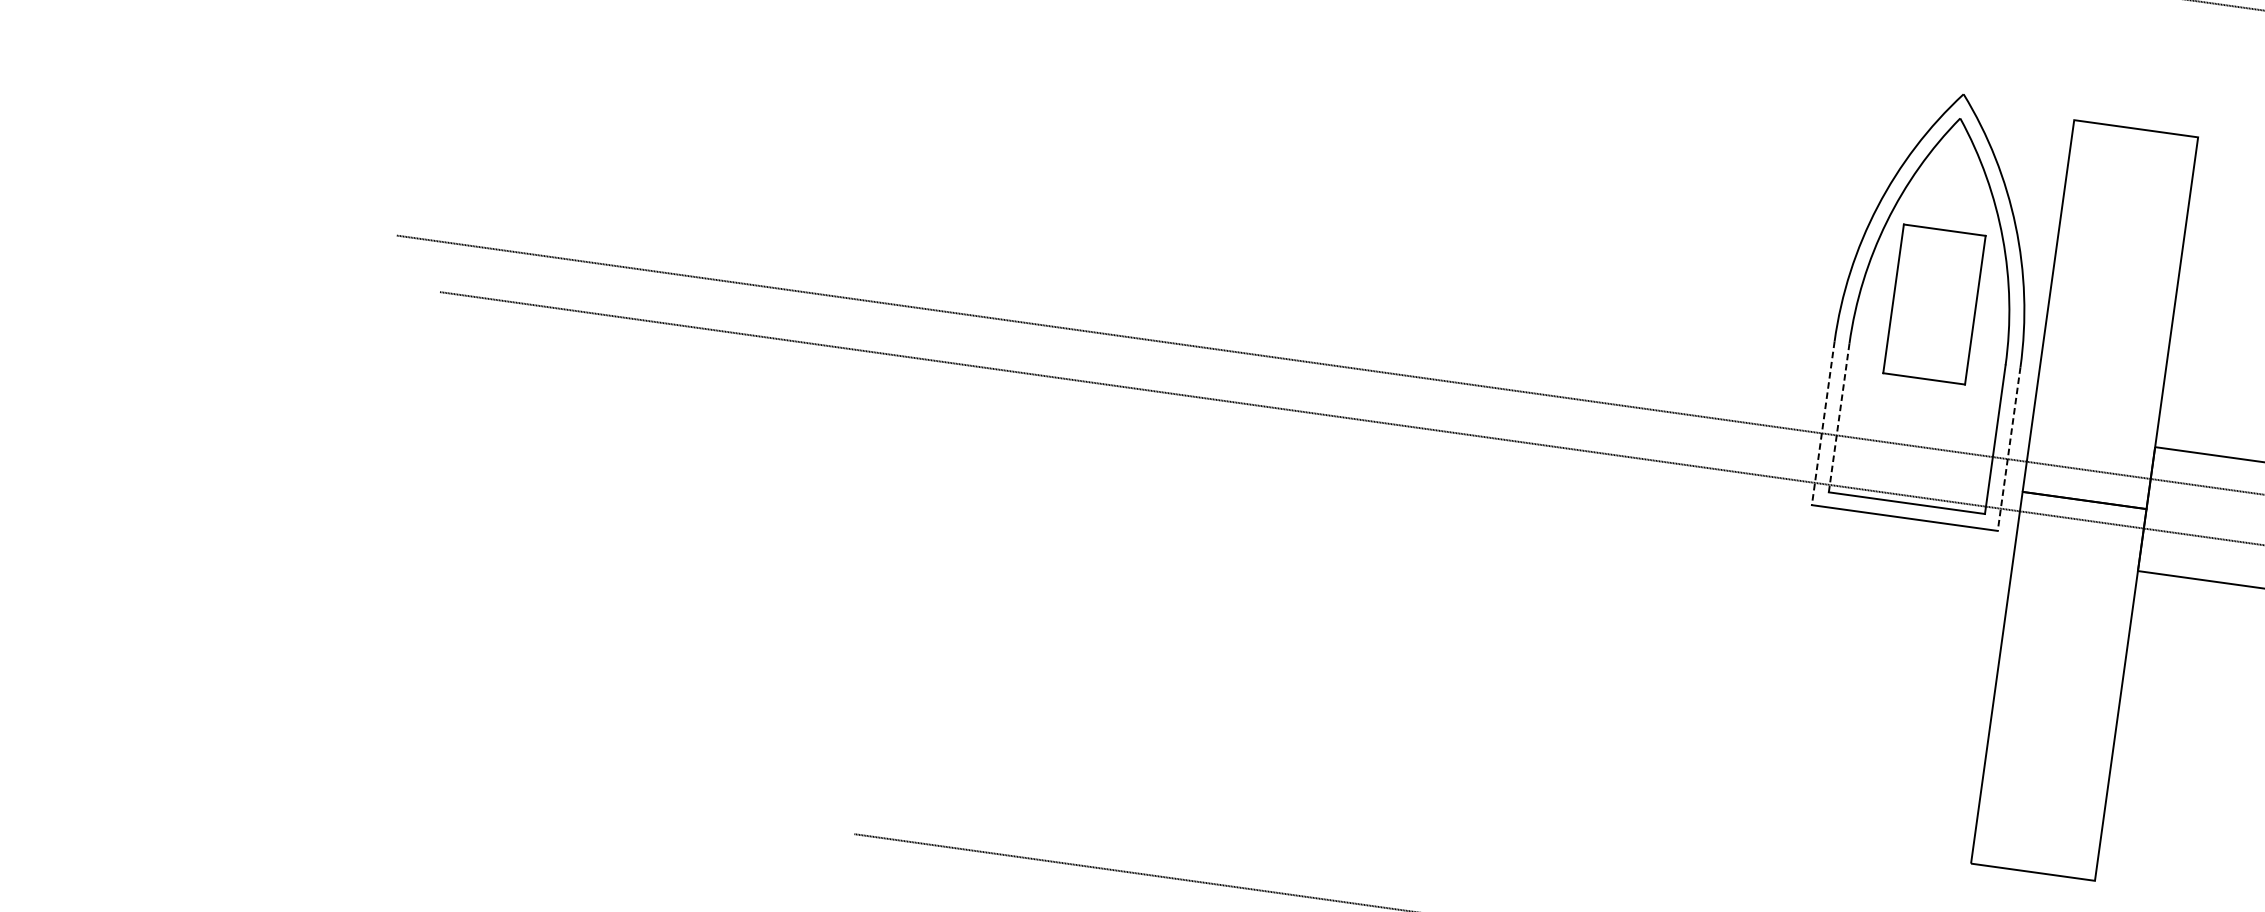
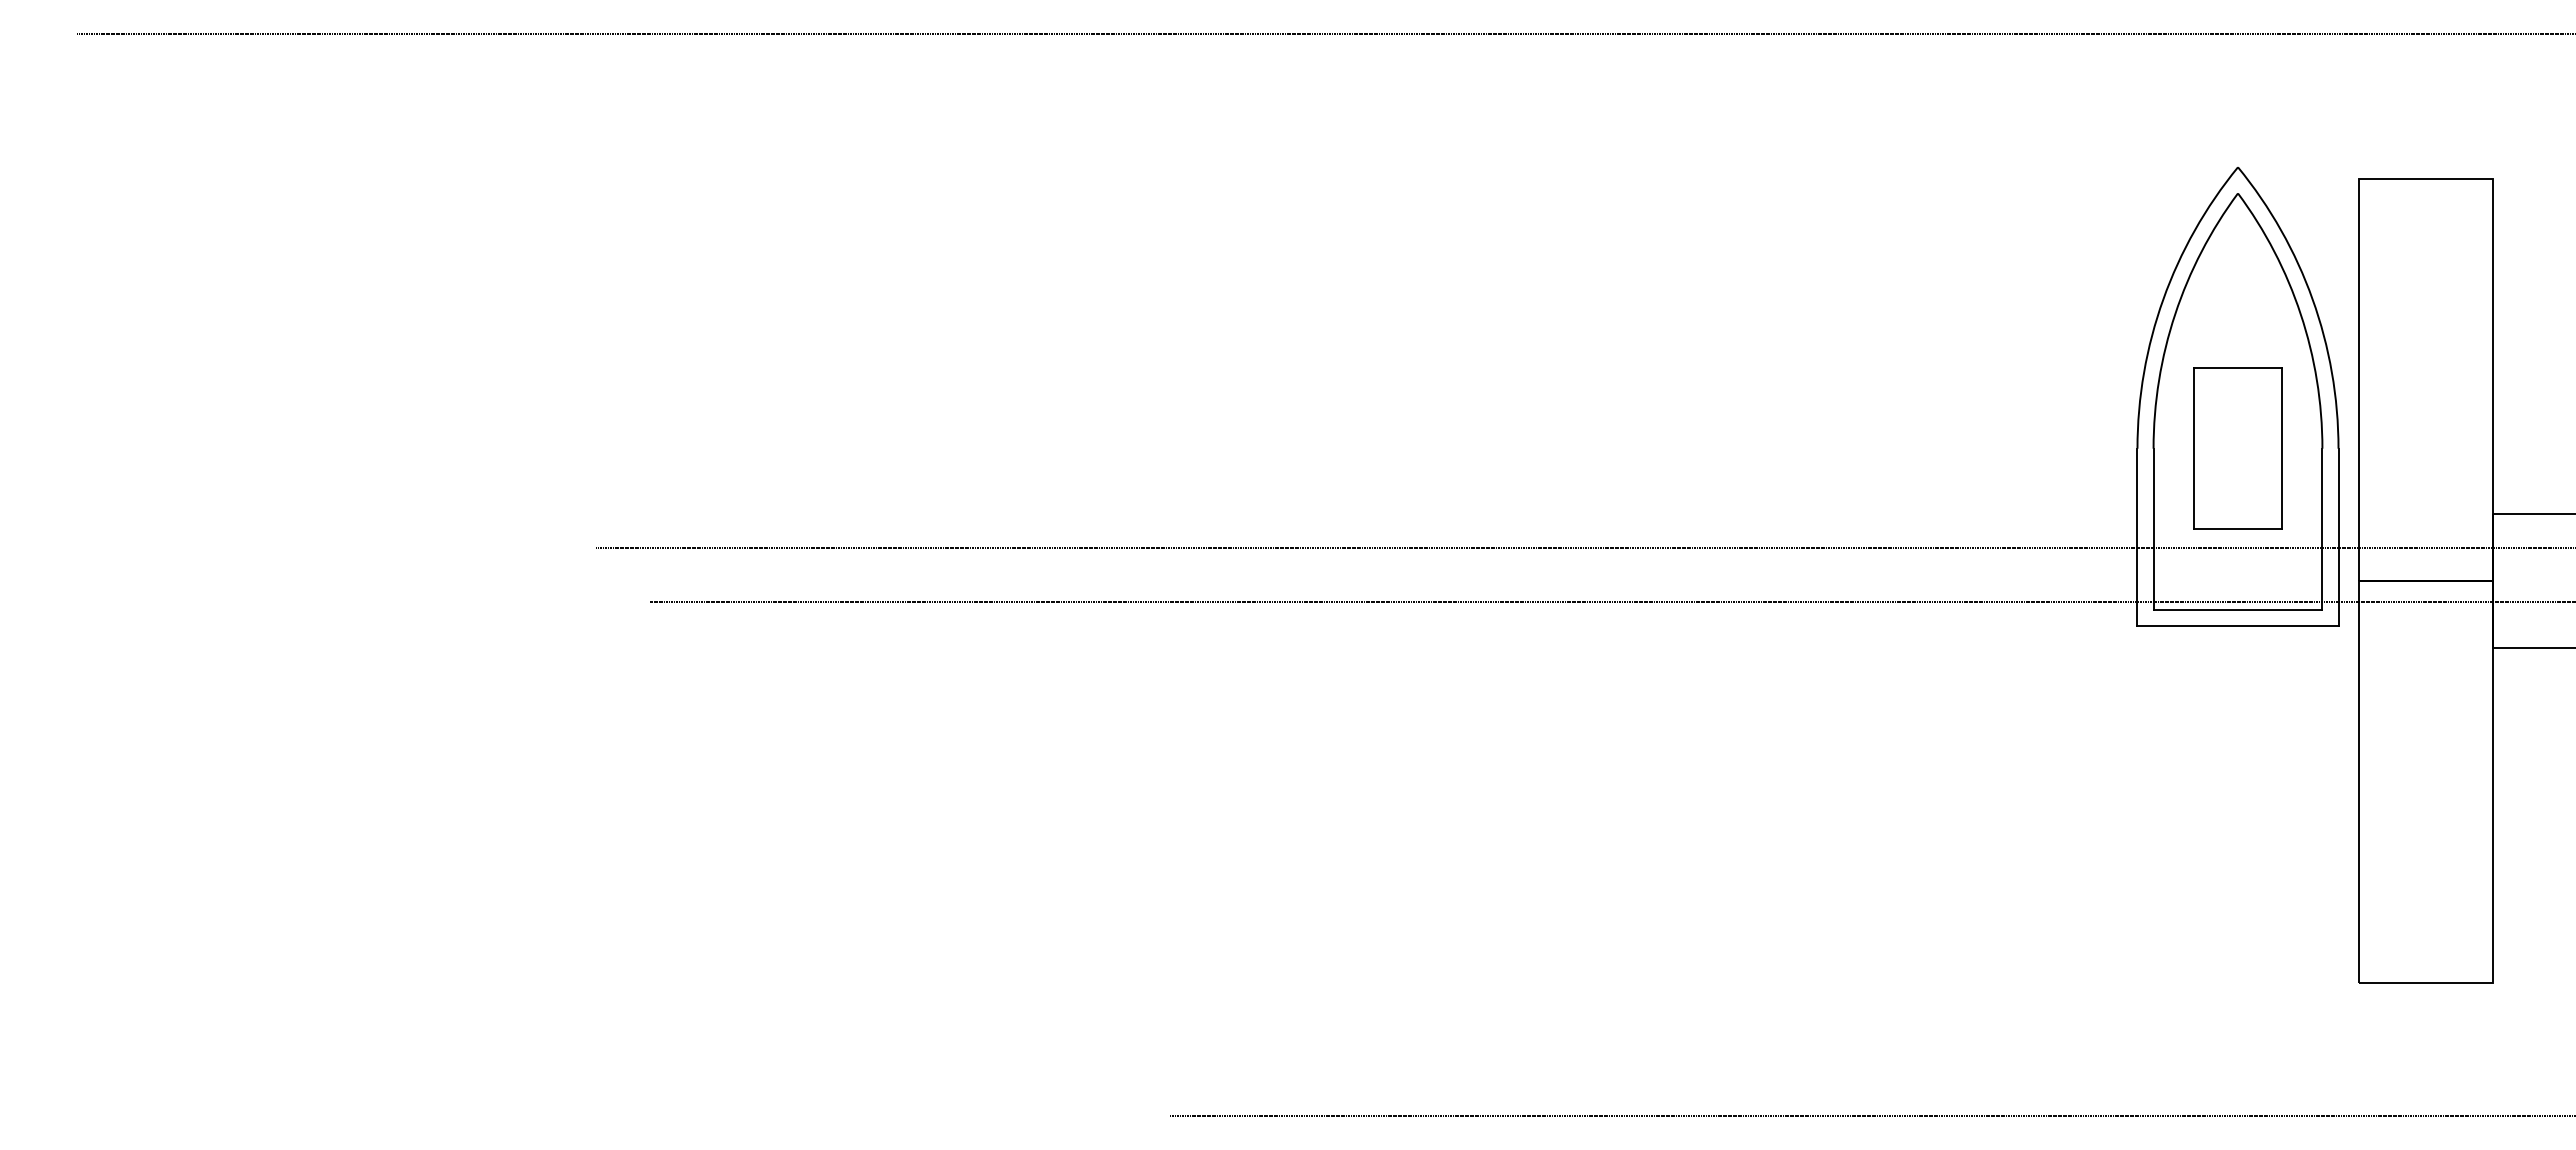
part: (1934, 304) -> (2237, 448), moved
line: (1839, 418) -> (2153, 529), dashed -> solid
line: (1823, 423) -> (2137, 537), dashed -> solid
line: (2009, 449) -> (2338, 537), dashed -> solid

